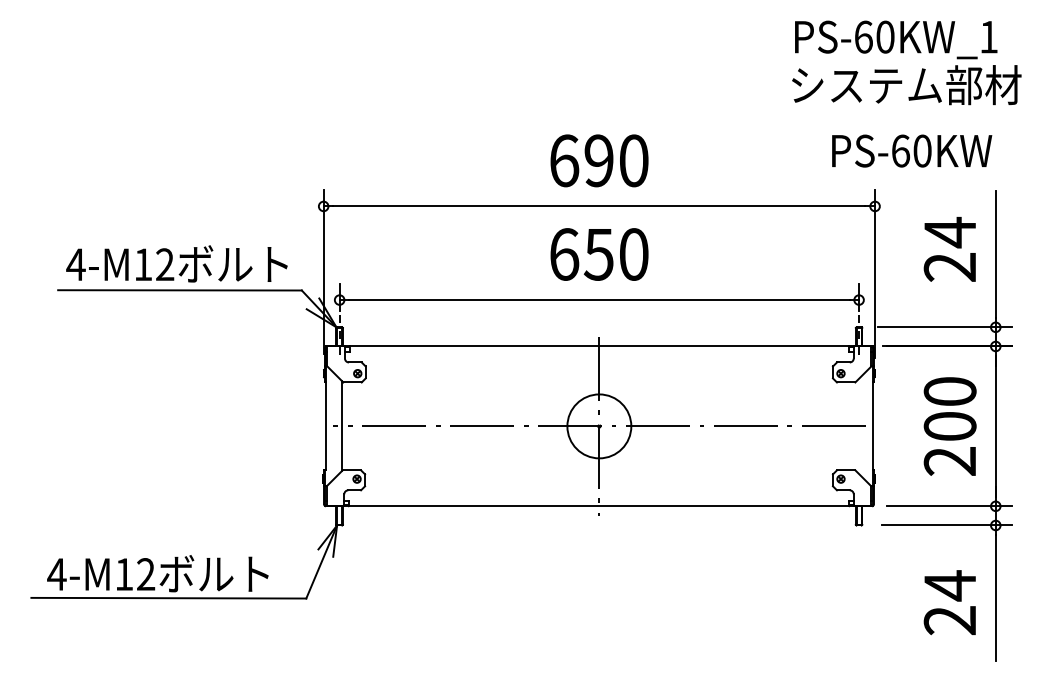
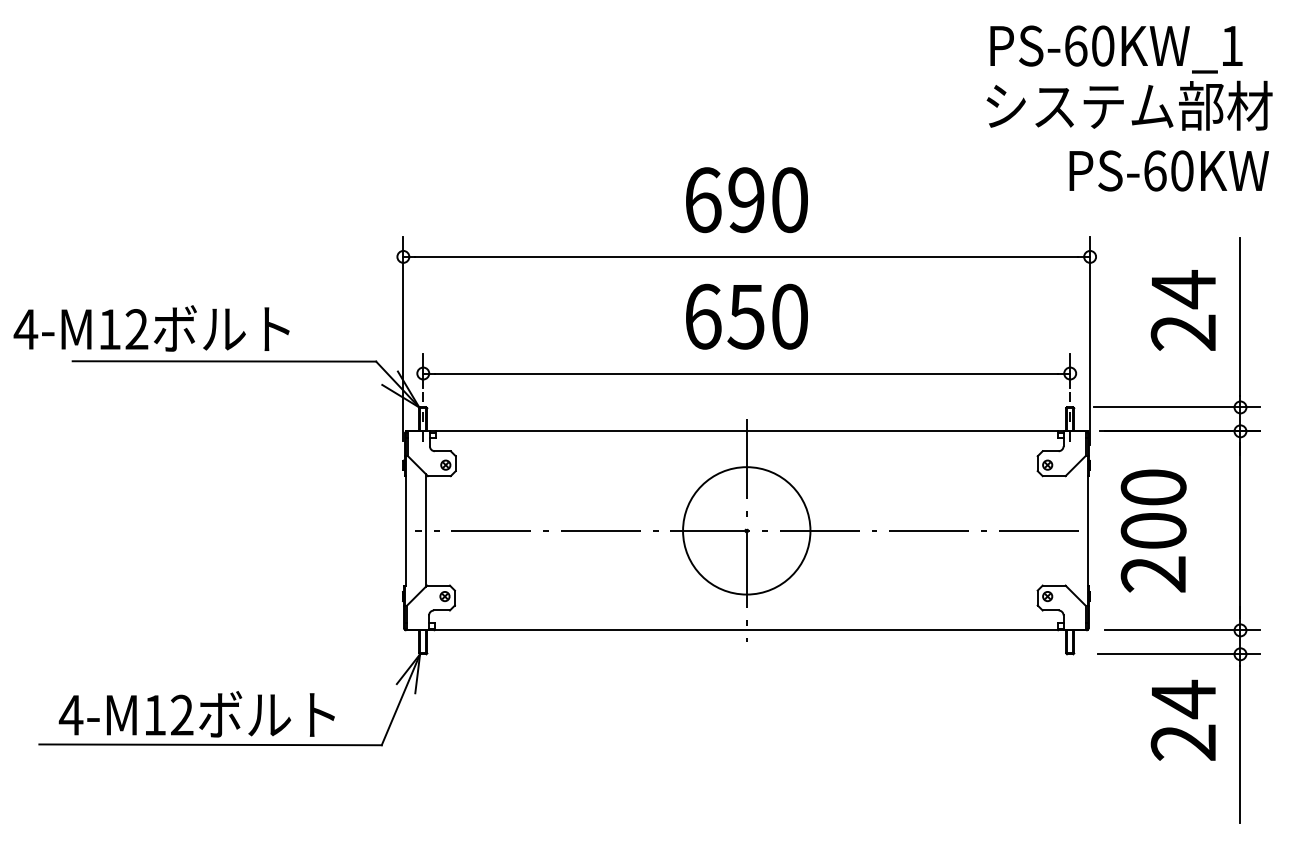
text: (911, 150) -> (1168, 170), moved
text: (176, 263) -> (151, 328), moved
circle: (599, 426) -> (746, 530), size x1.6
text: (950, 426) -> (1153, 530), moved
text: (949, 601) -> (1182, 719), moved

